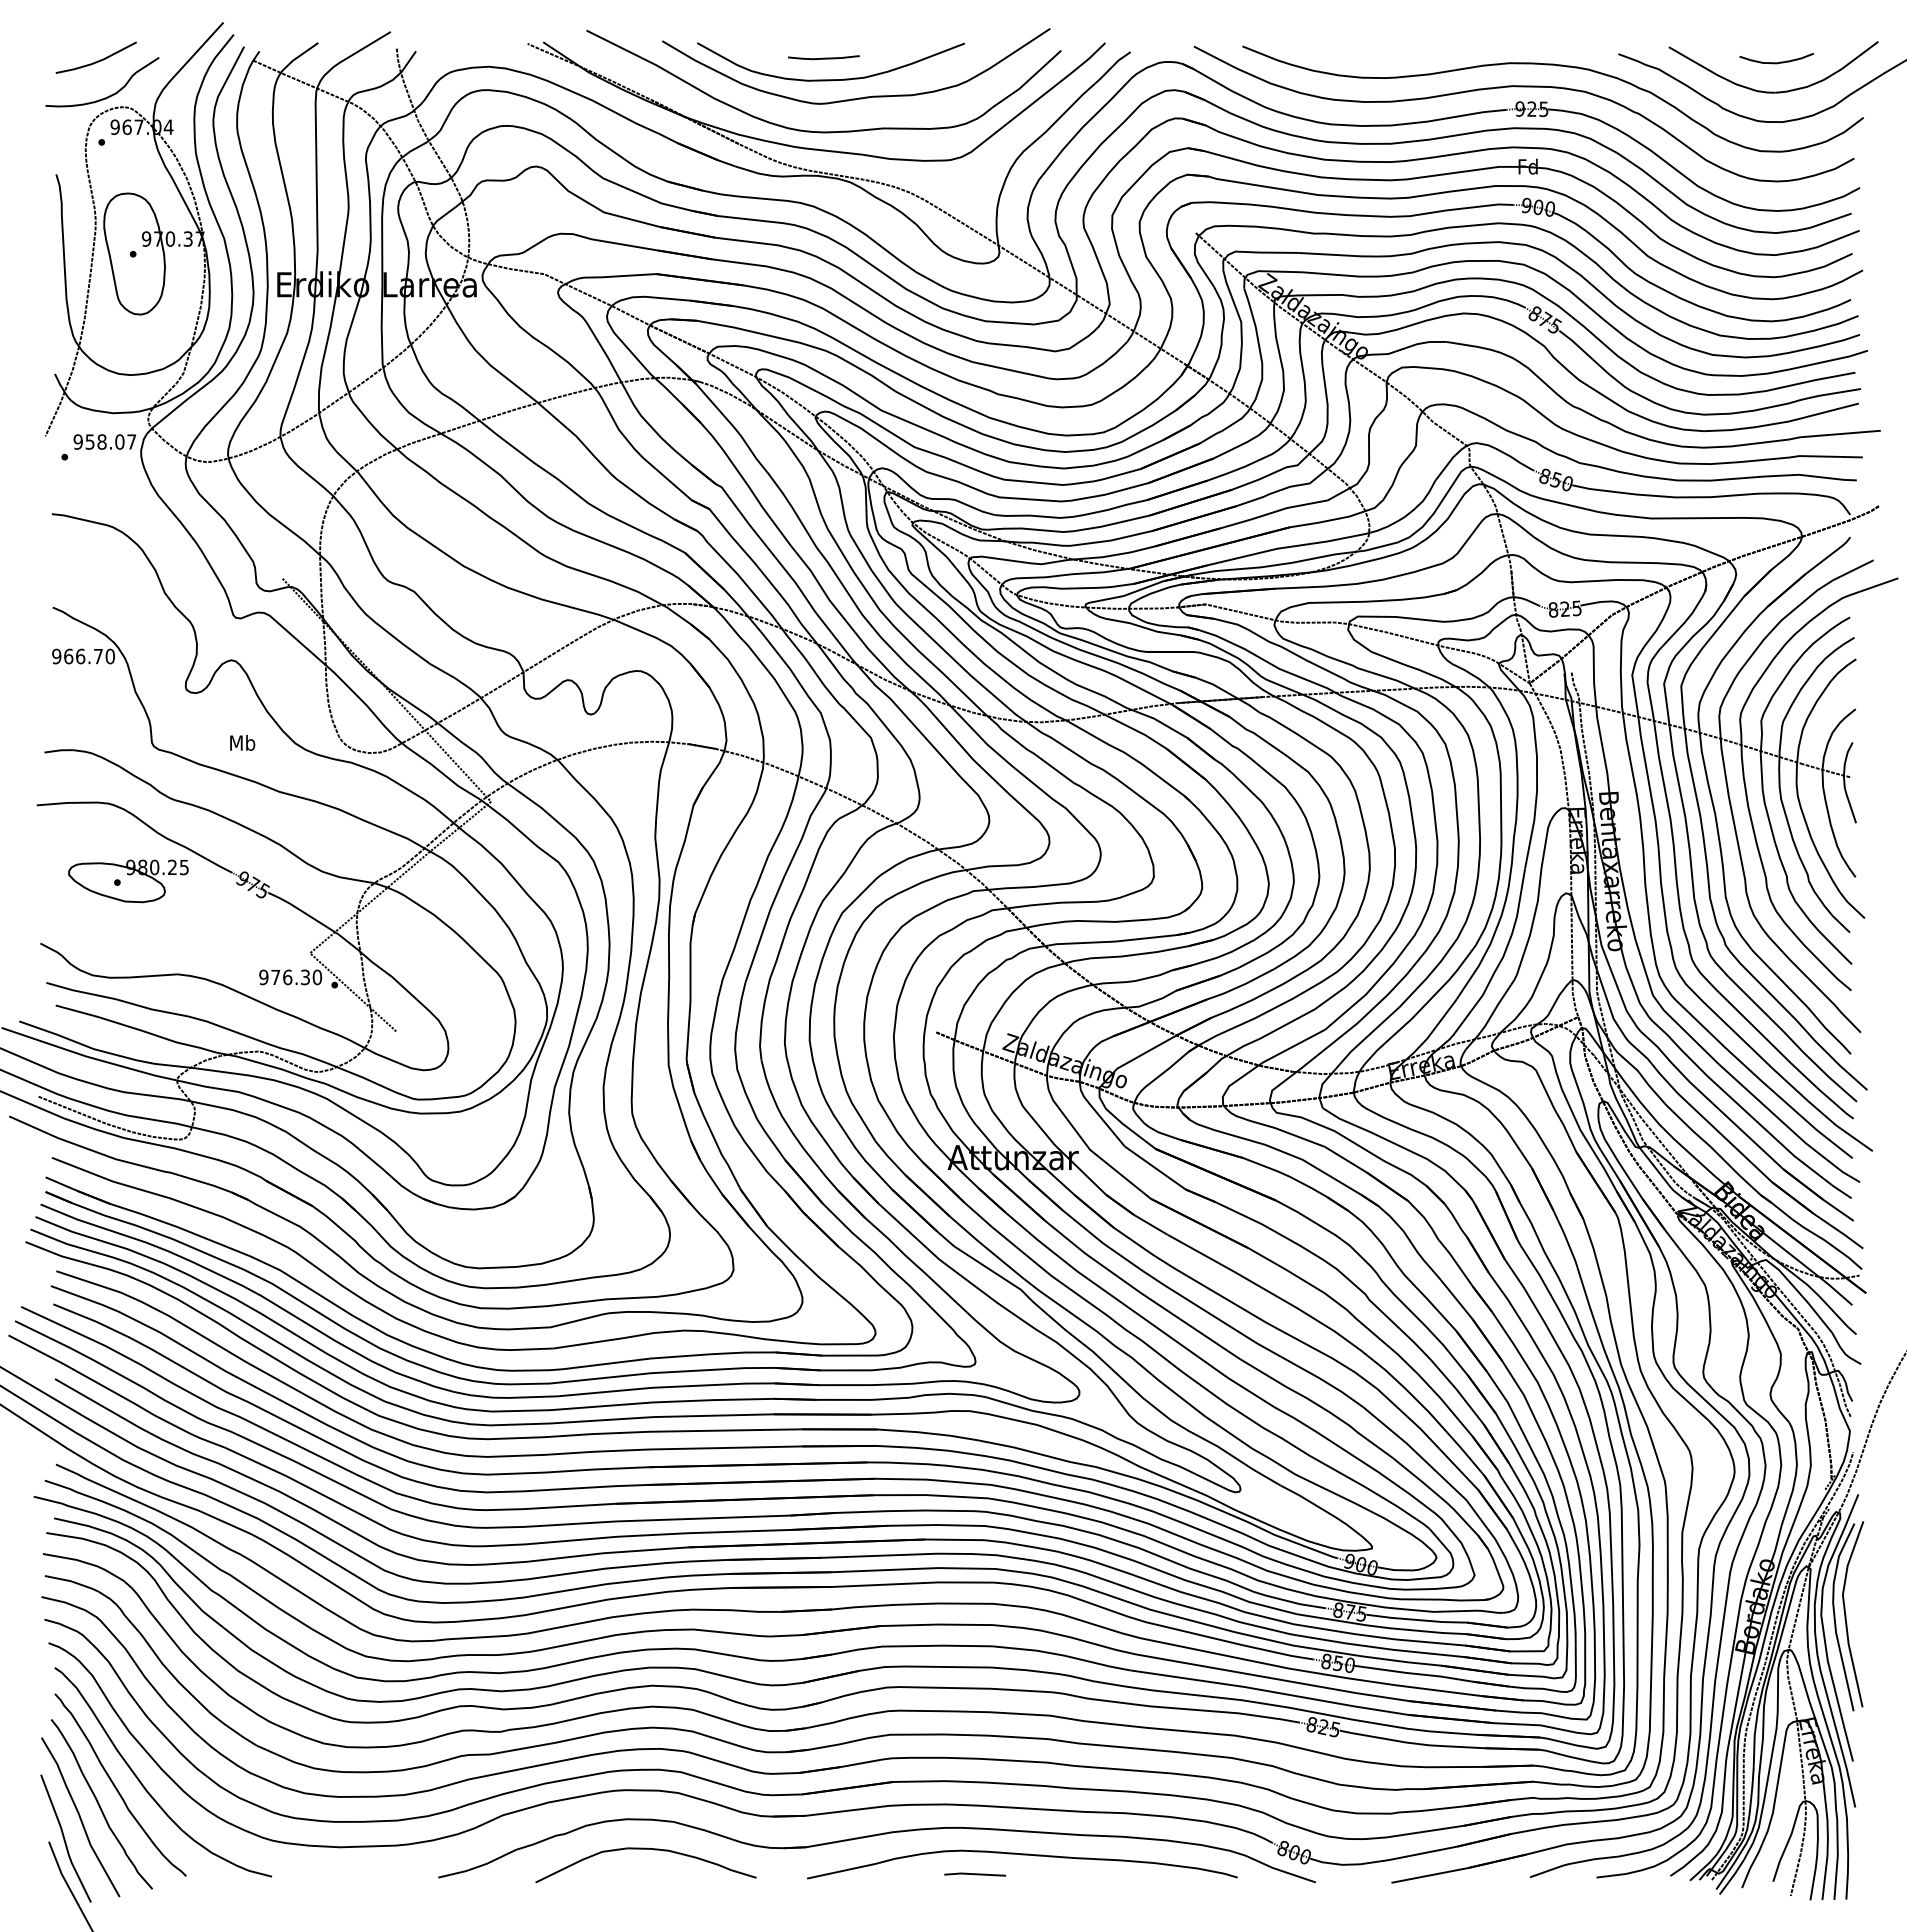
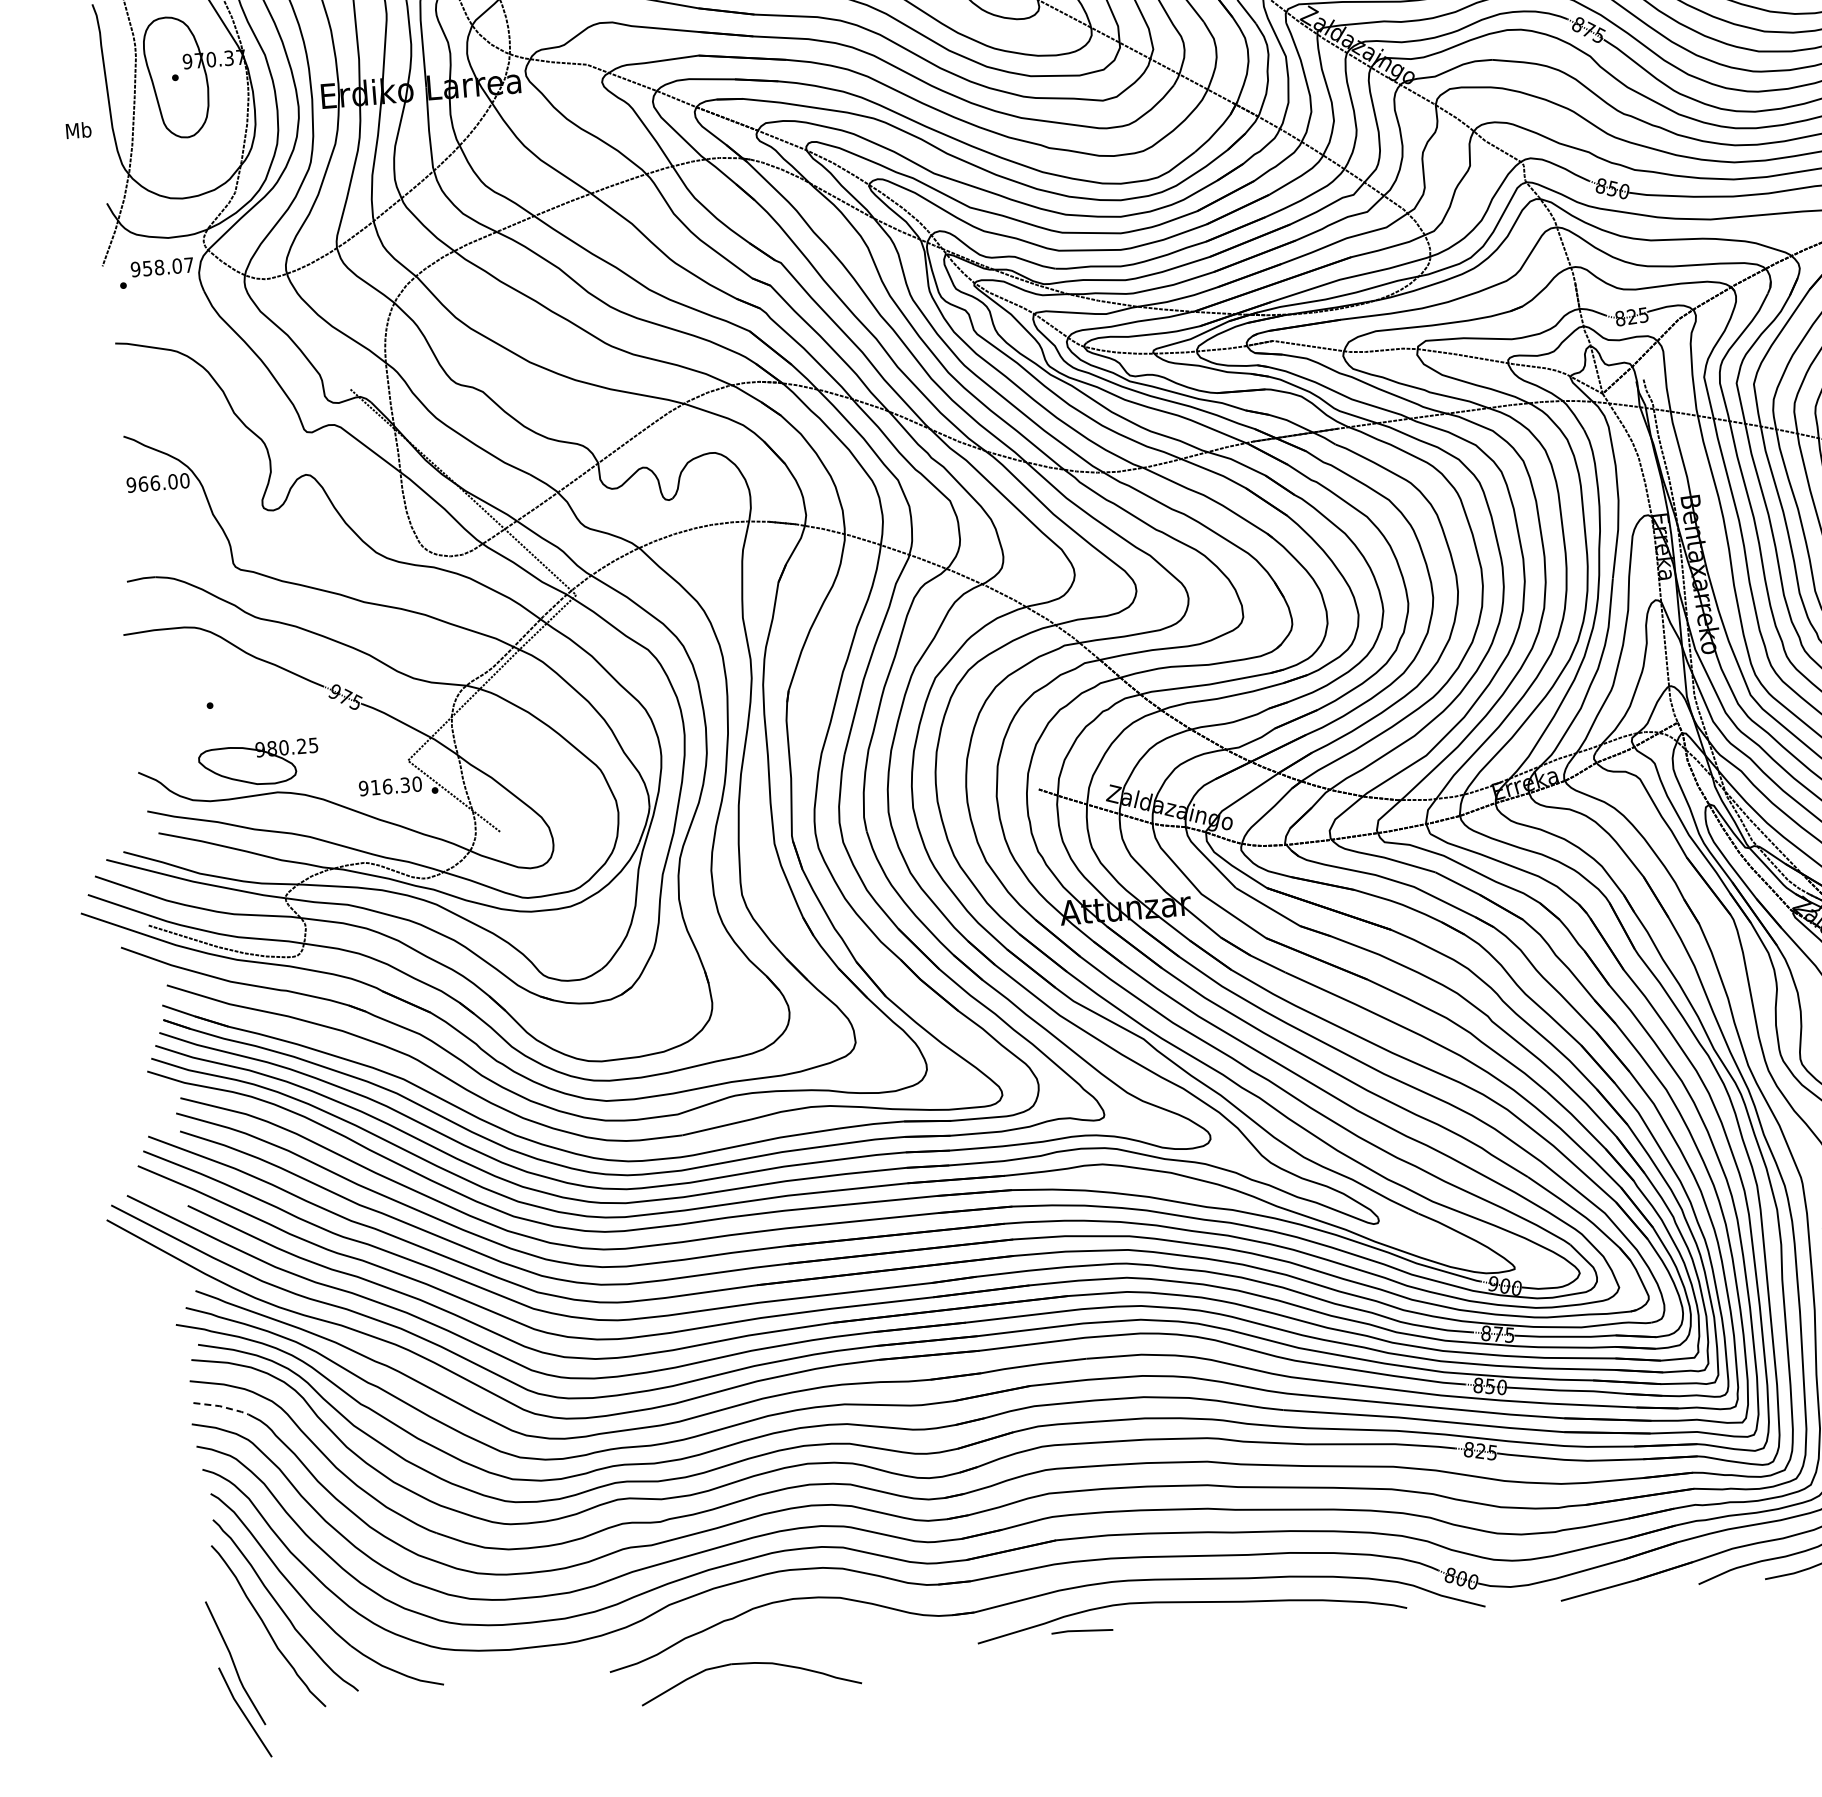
text: (98, 656) -> (173, 481), 966.70 -> 966.00
text: (242, 742) -> (78, 130), moved
part: (128, 881) -> (259, 763), moved
text: (275, 976) -> (375, 786), 976.30 -> 916.30
line: (72, 1581) -> (221, 1406), solid -> dashed
curve: (80, 1817) -> (248, 1641), removed
part: (645, 1849) -> (749, 1663), moved
line: (975, 1874) -> (1082, 1631), moved

